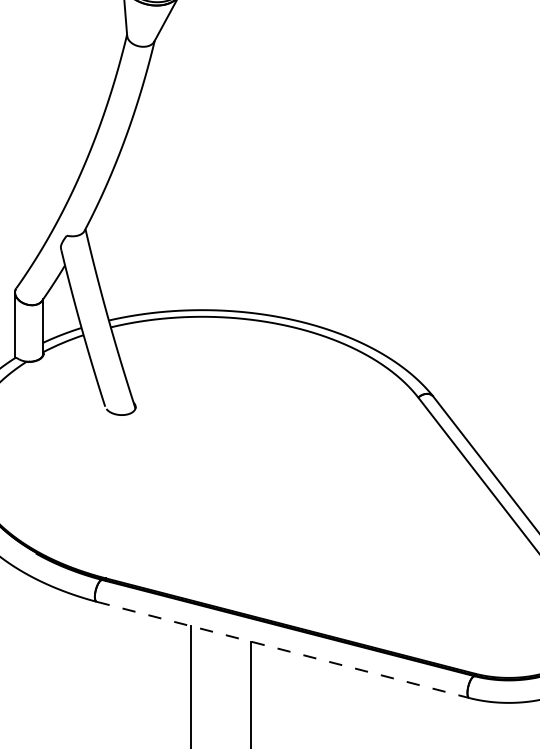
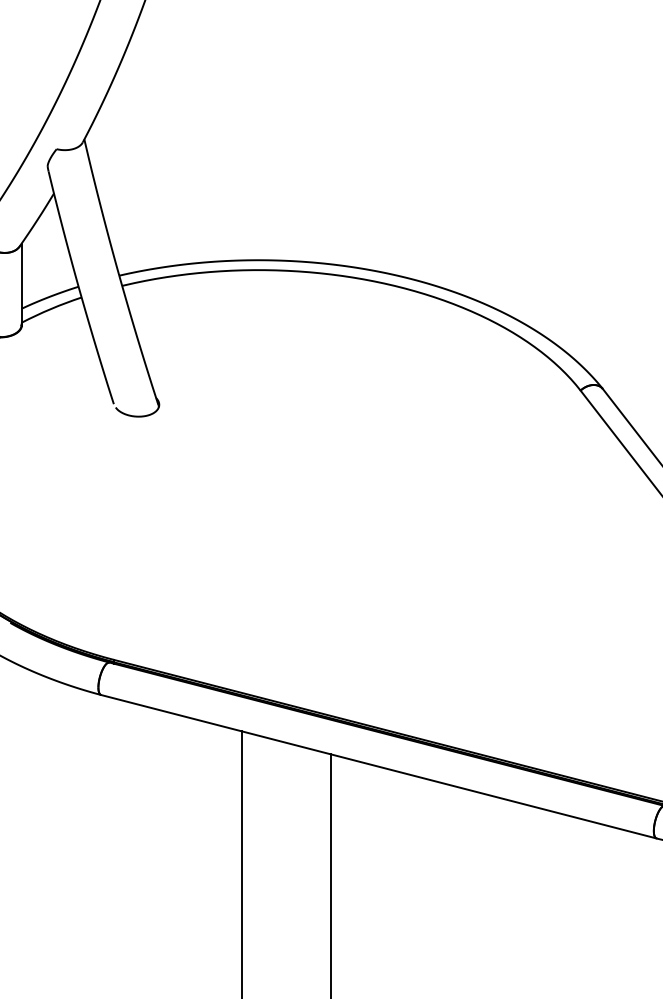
line: (283, 650) -> (379, 767), dashed -> solid

